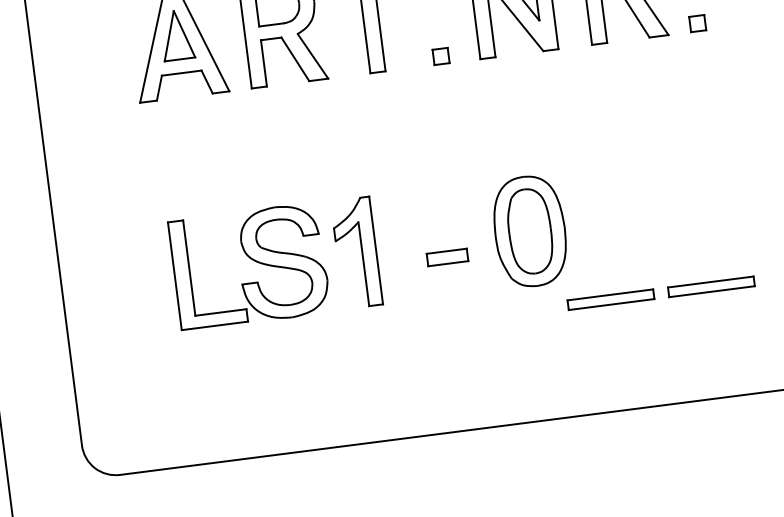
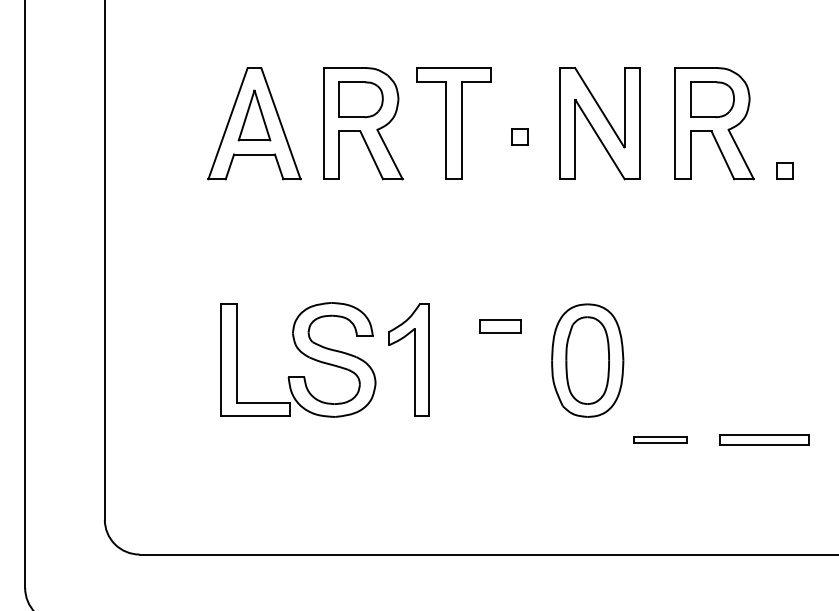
part: (440, 55) -> (519, 136), moved
part: (447, 257) -> (500, 326), moved
part: (610, 298) -> (660, 439), size x0.6

